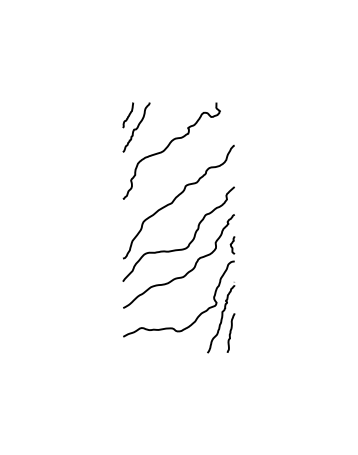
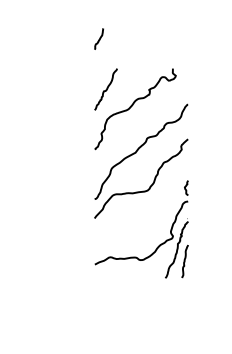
curve: (128, 115) -> (99, 39), moved
curve: (186, 272) -> (147, 210), removed

